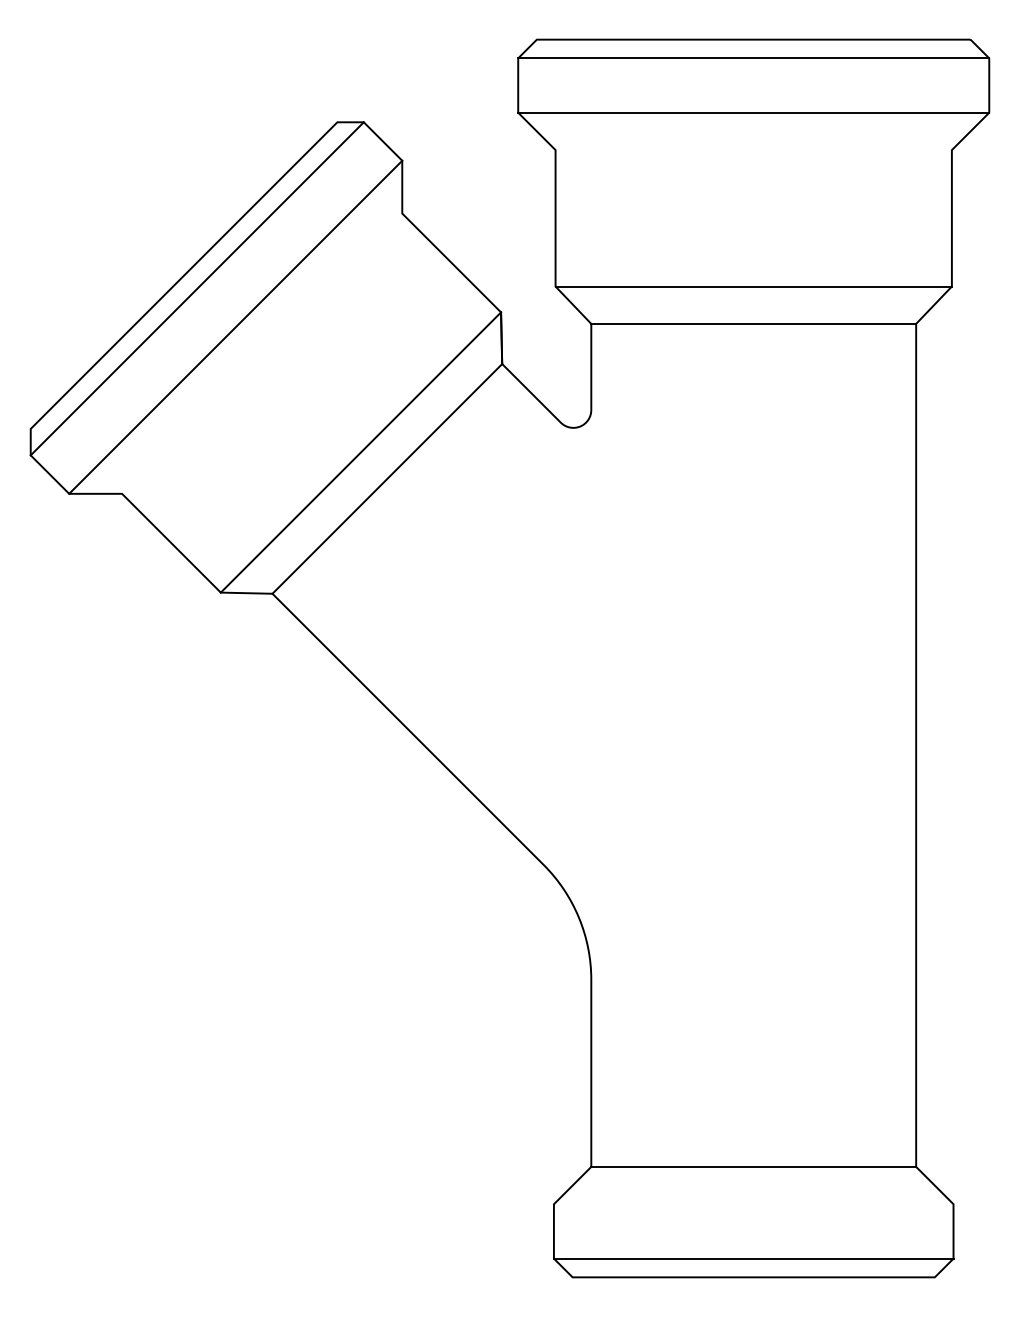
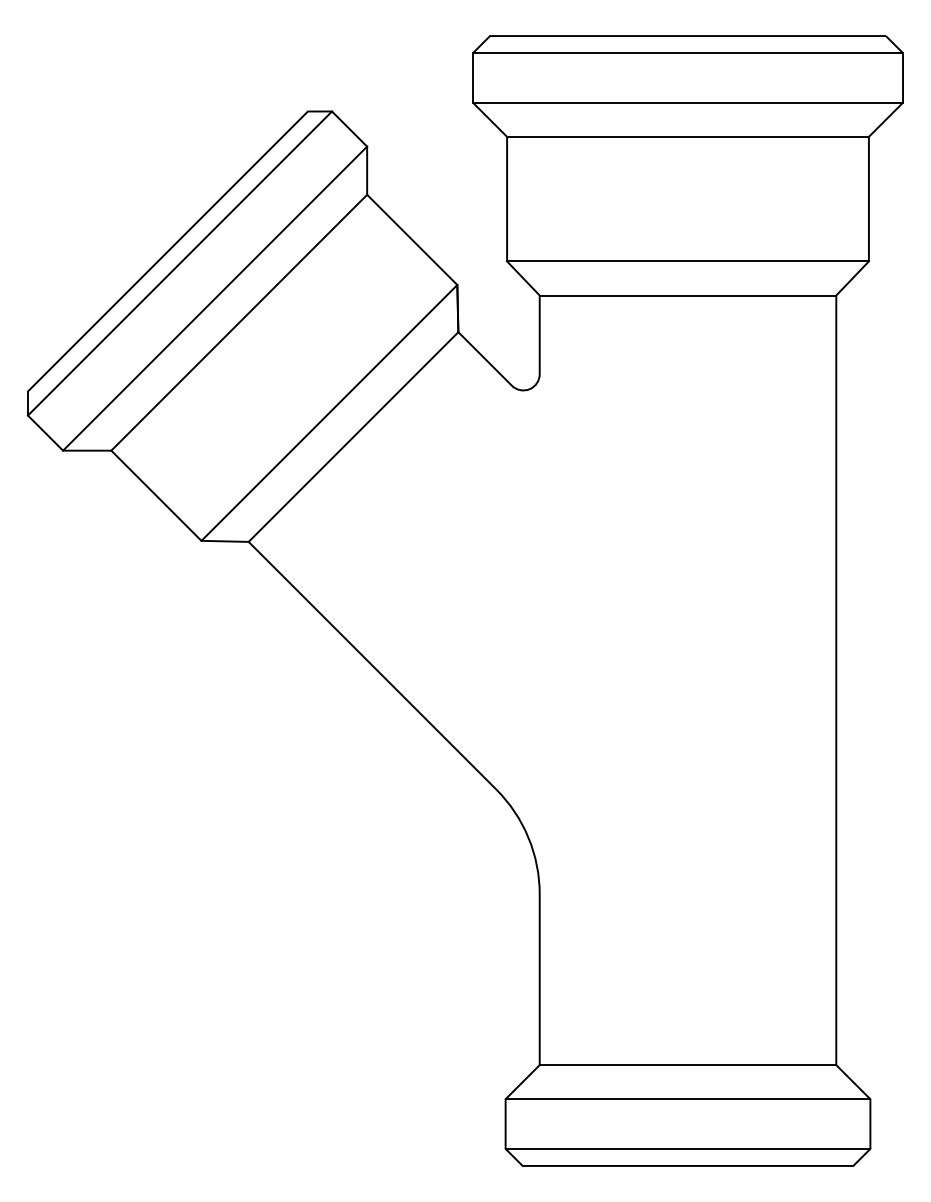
line: (753, 149) -> (687, 136), added
line: (262, 353) -> (239, 322), added
line: (753, 1204) -> (687, 1099), added

